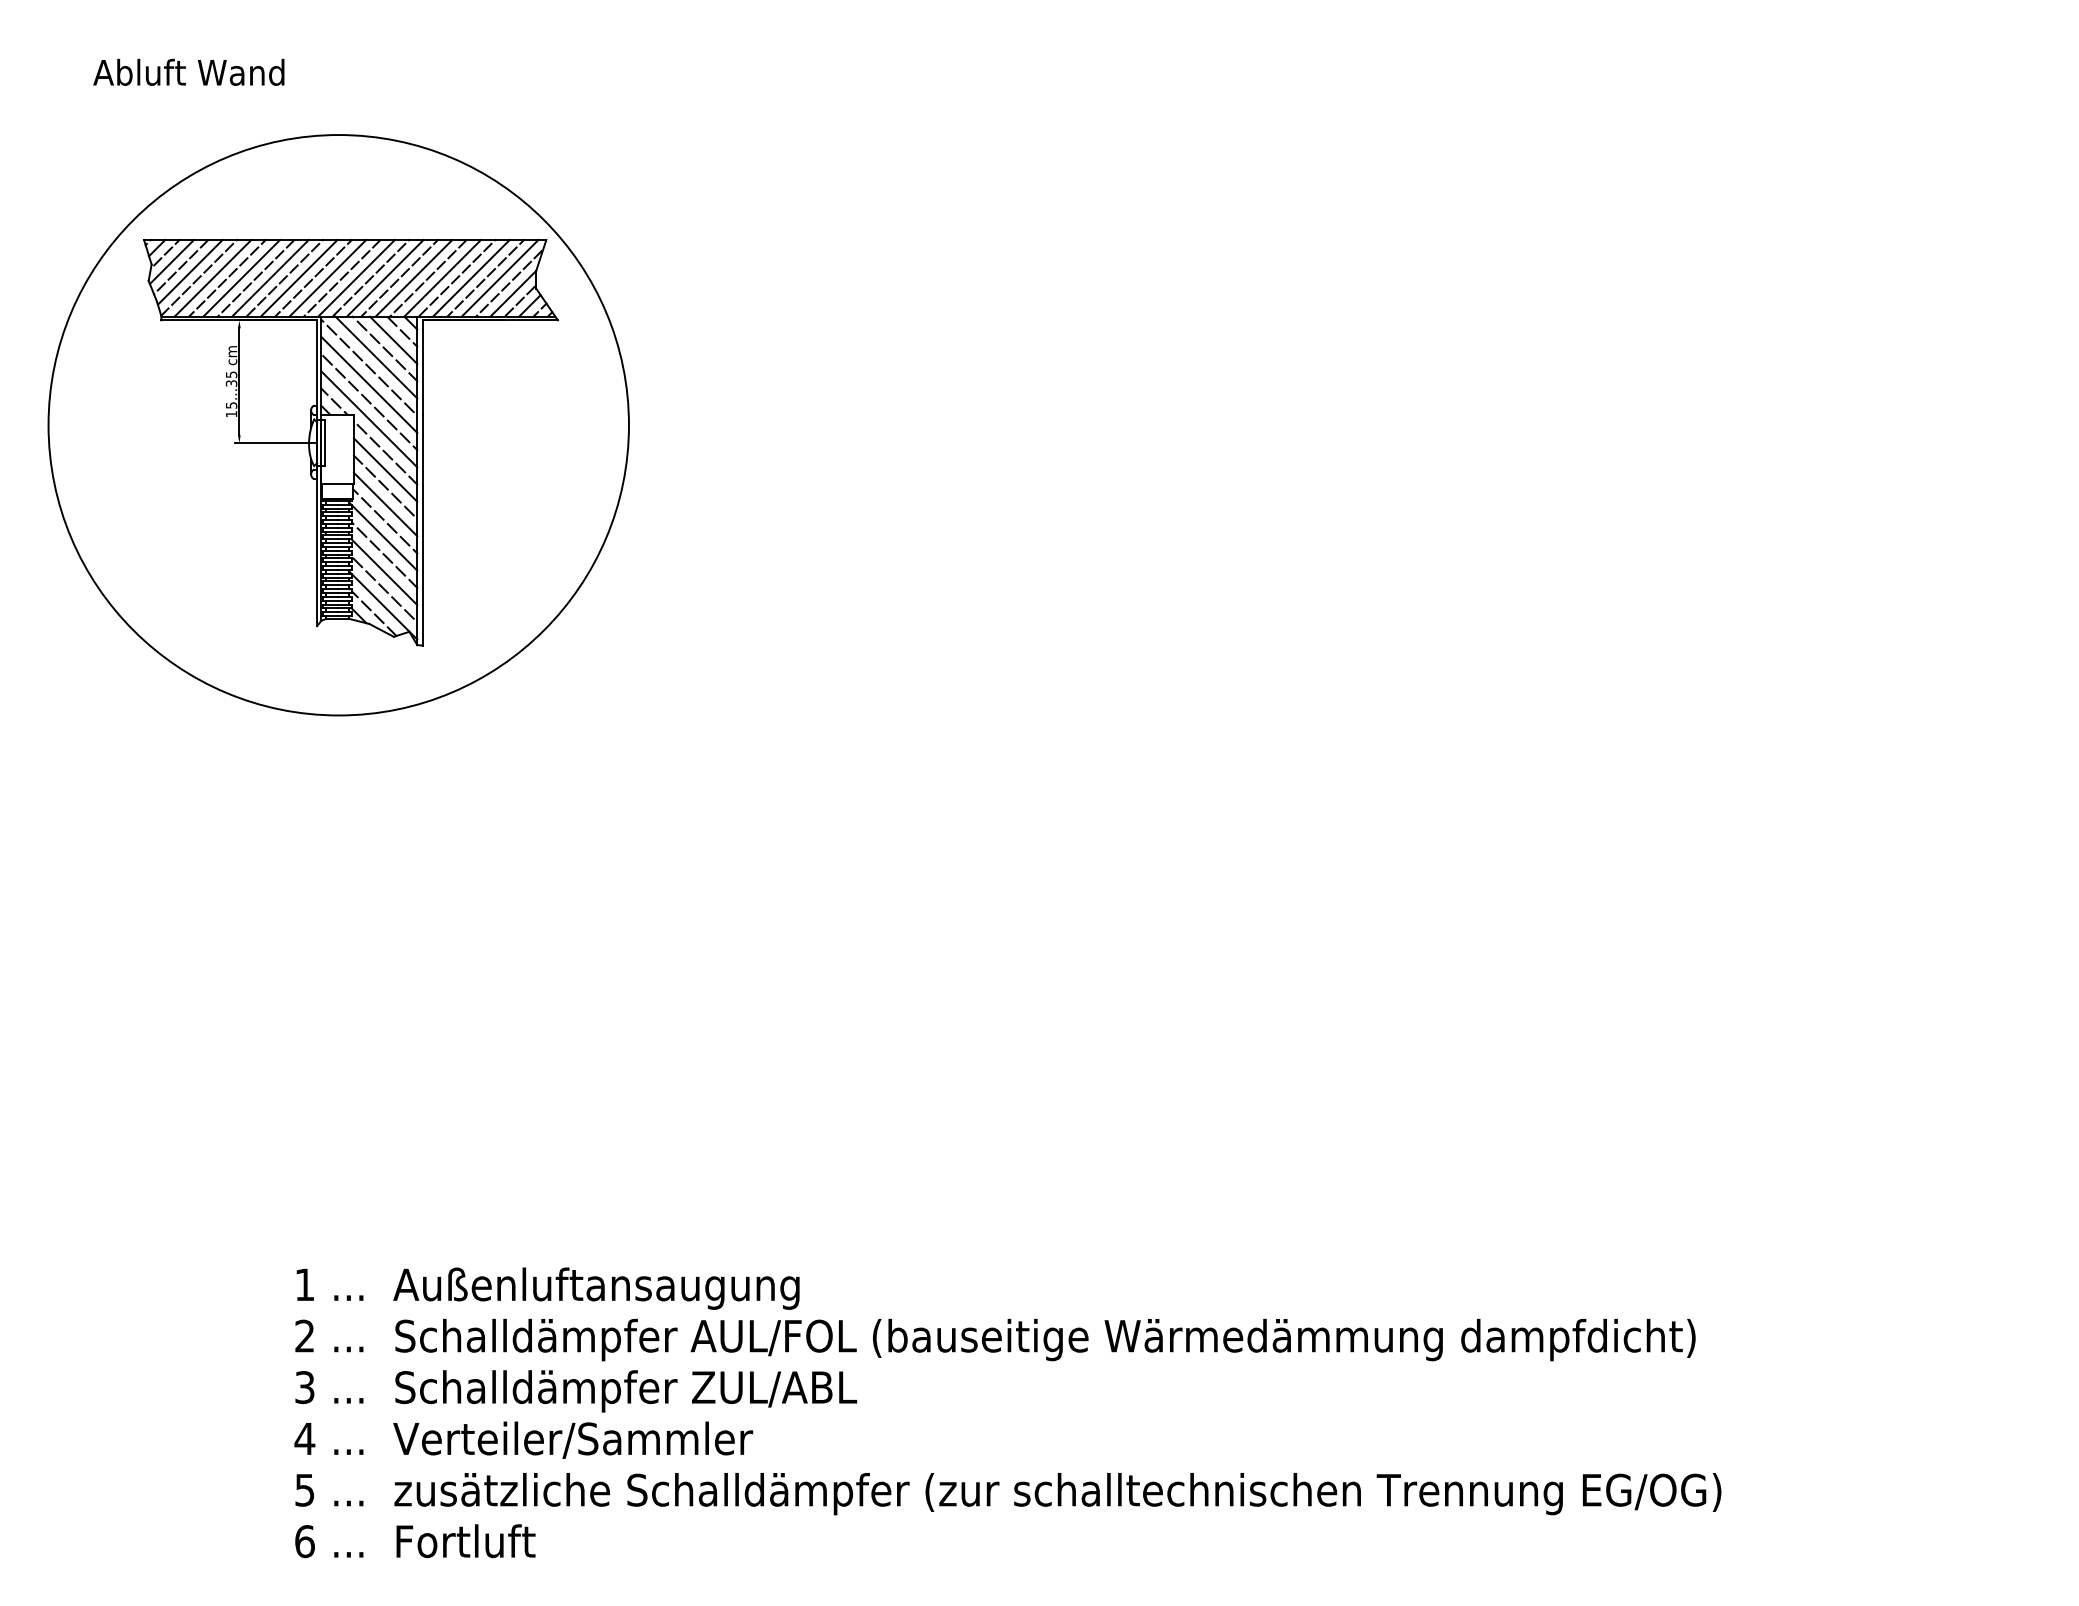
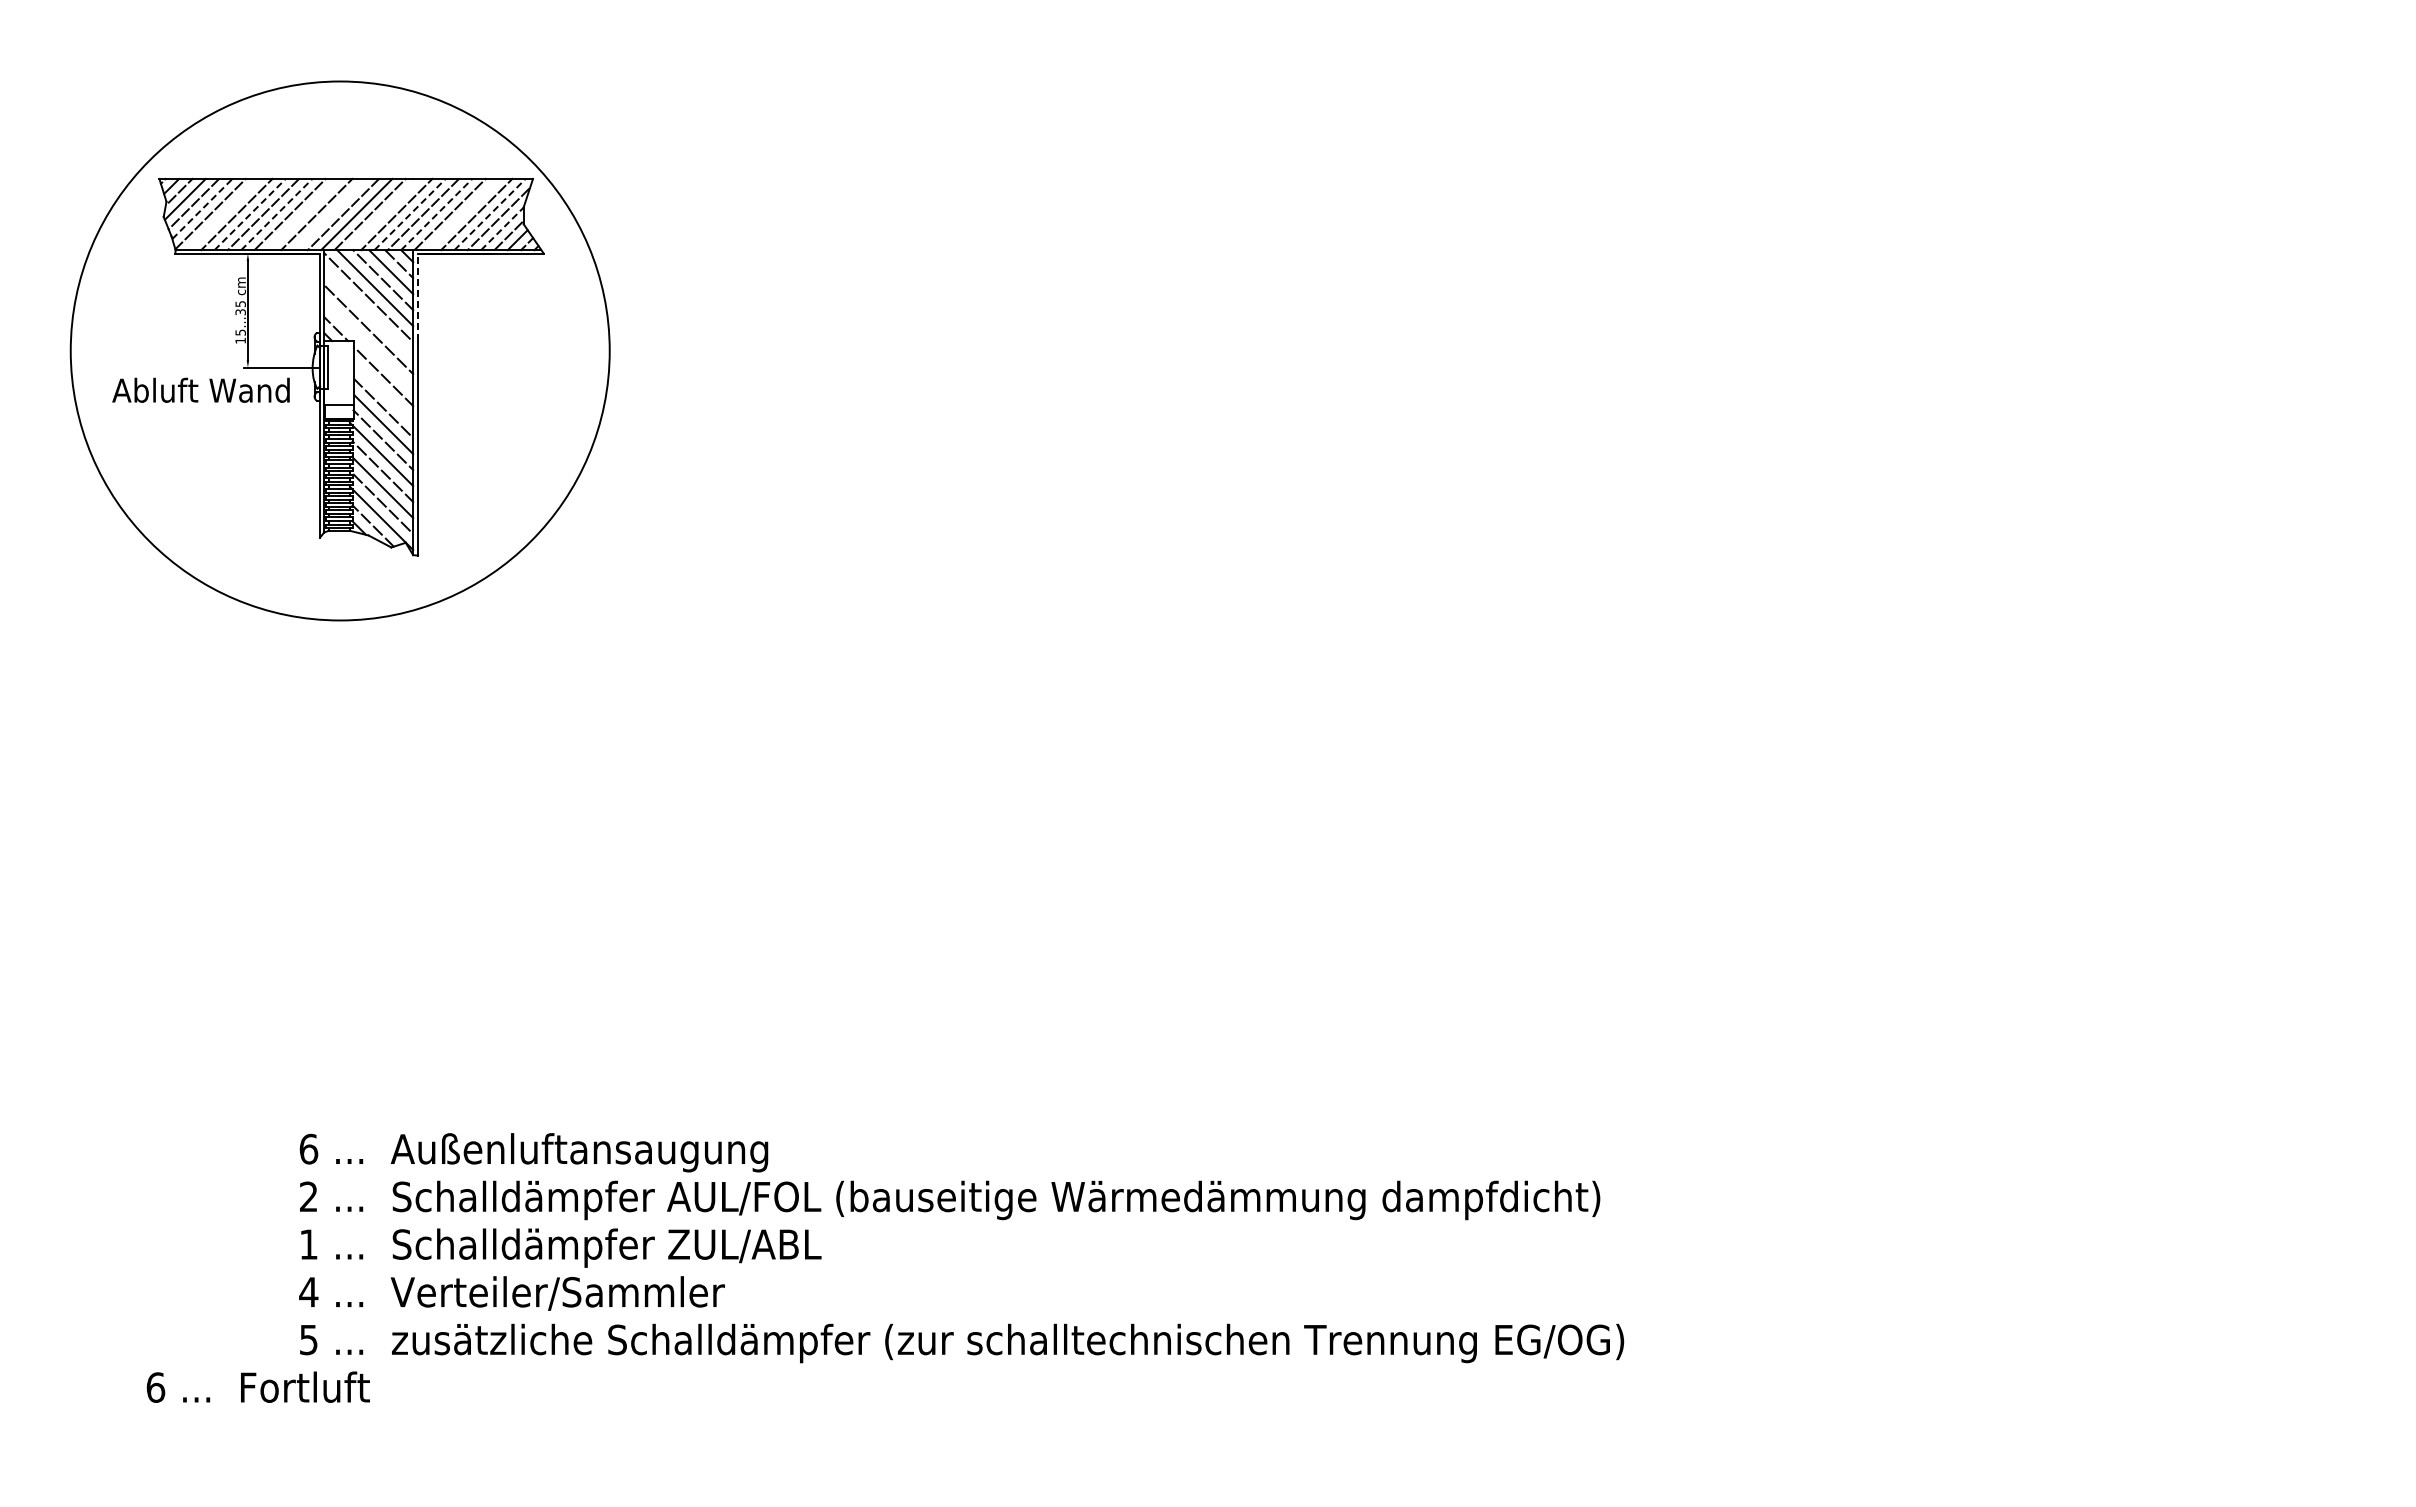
text: (188, 71) -> (200, 389), moved
line: (190, 272) -> (202, 209), solid -> dashed
line: (213, 278) -> (223, 214), removed
line: (242, 278) -> (250, 214), solid -> dashed
line: (271, 278) -> (277, 214), solid -> dashed
line: (299, 278) -> (303, 214), removed
line: (327, 278) -> (329, 214), removed
line: (385, 278) -> (383, 214), removed
line: (414, 278) -> (410, 214), solid -> dashed
line: (443, 278) -> (437, 214), solid -> dashed
line: (471, 278) -> (463, 214), removed
line: (500, 278) -> (490, 214), solid -> dashed
line: (513, 293) -> (502, 228), solid -> dashed
line: (423, 367) -> (418, 297), solid -> dashed
line: (369, 384) -> (368, 313), removed
line: (369, 419) -> (368, 345), removed
line: (385, 469) -> (383, 392), removed
text: (304, 1284) -> (308, 1148), 1 -> 6
text: (304, 1387) -> (308, 1244), 3 -> 1
text: (414, 1540) -> (257, 1386), moved

